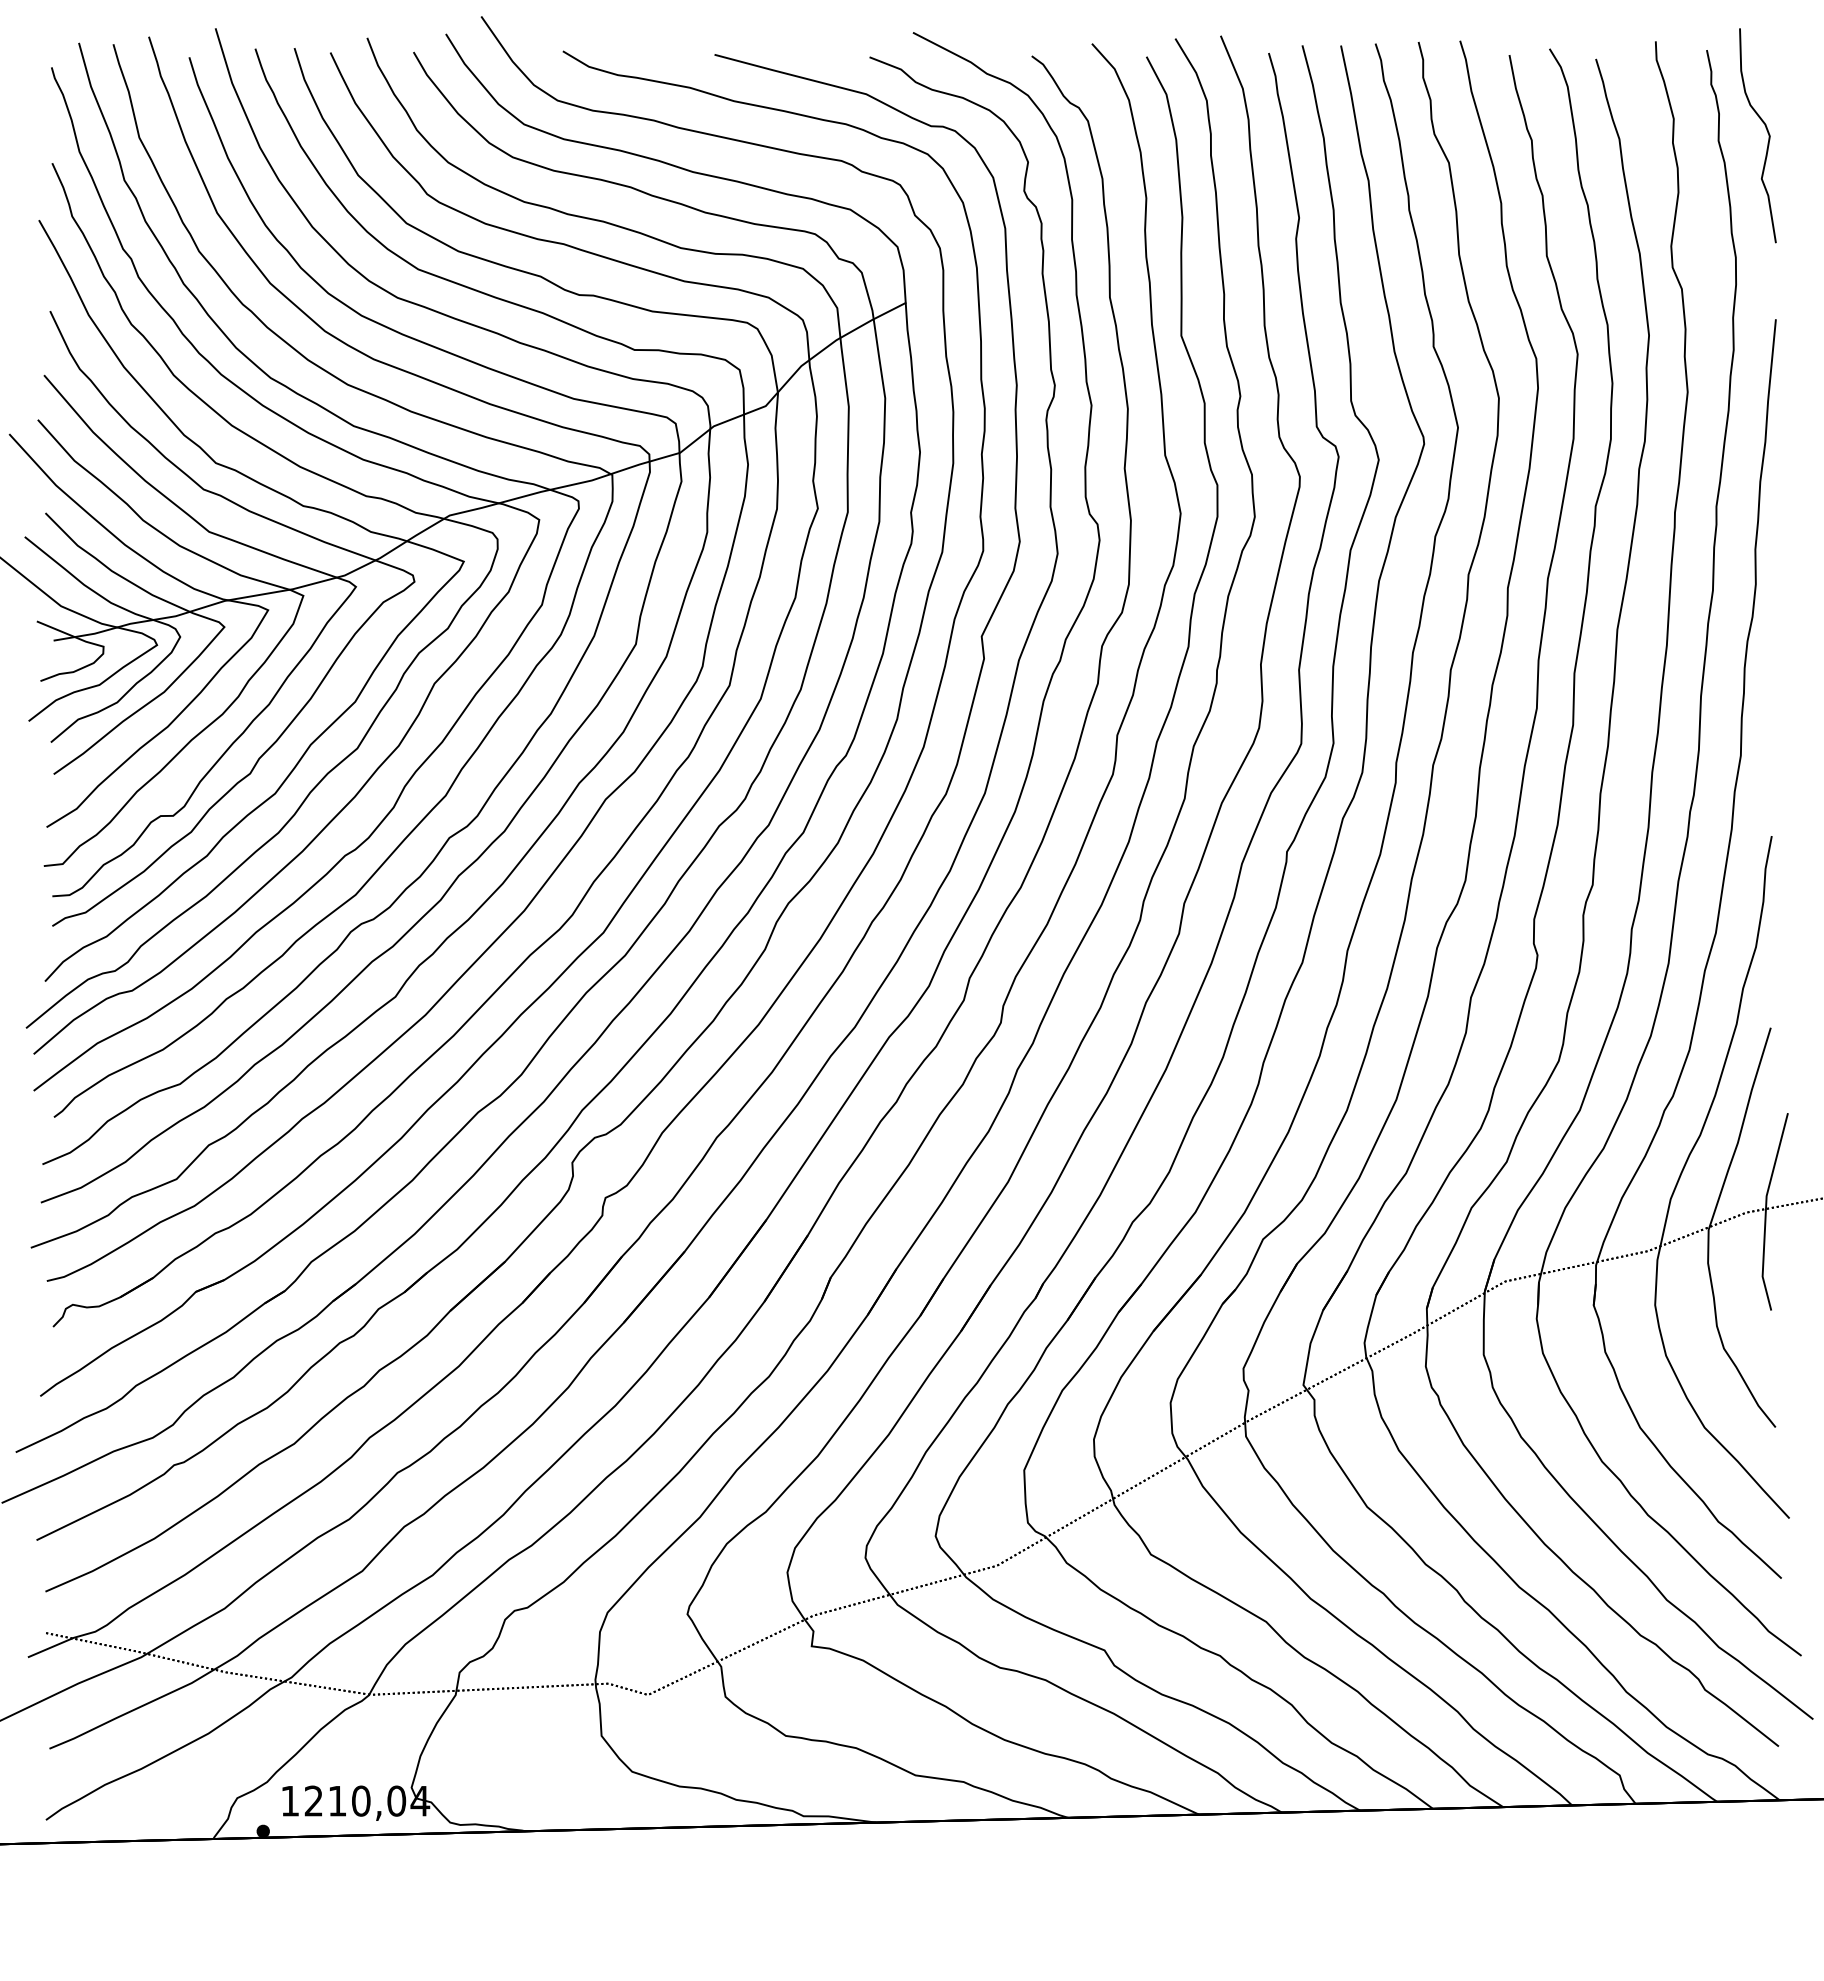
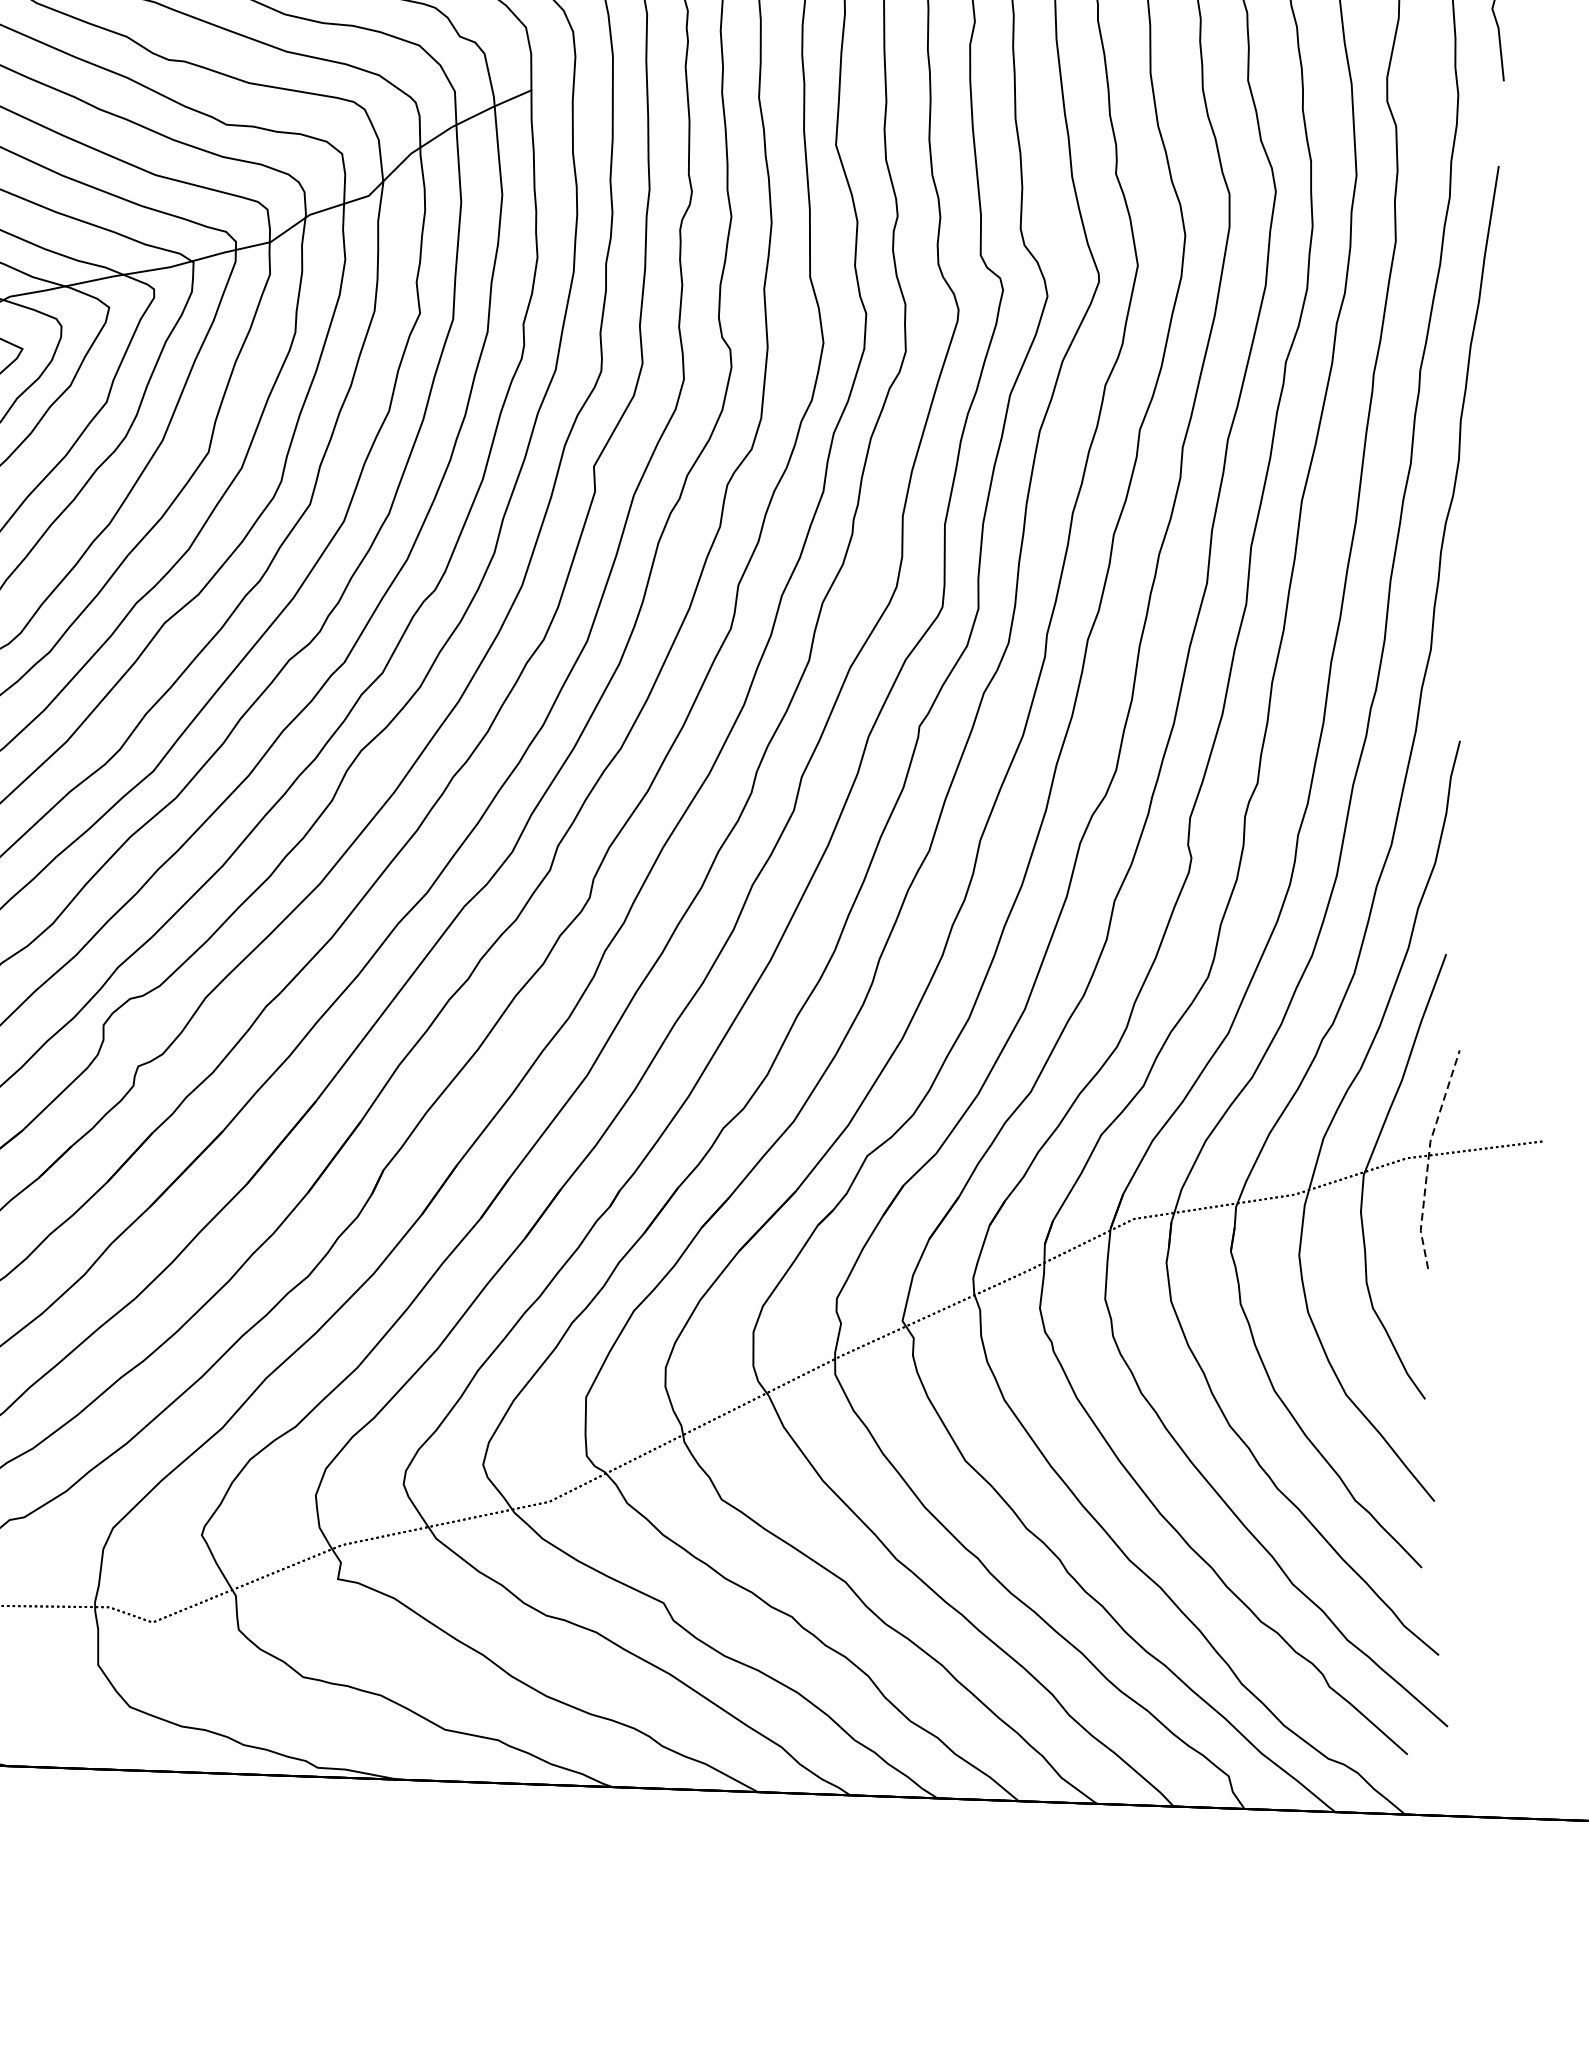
line: (1765, 1211) -> (1428, 1158), solid -> dashed

